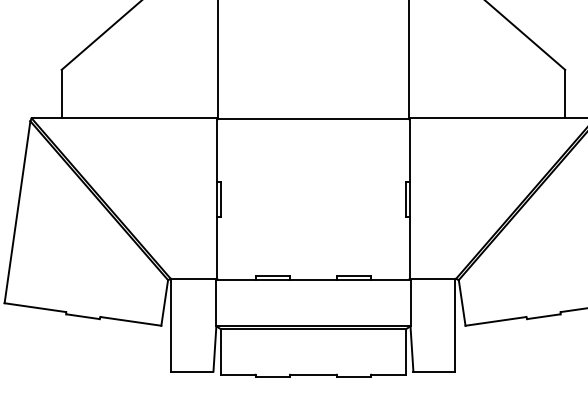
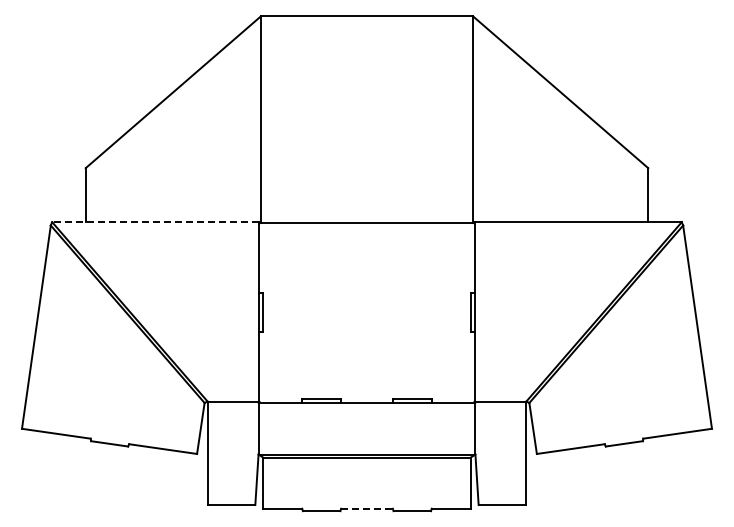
line: (124, 118) -> (155, 222), solid -> dashed
line: (313, 374) -> (366, 508), solid -> dashed

